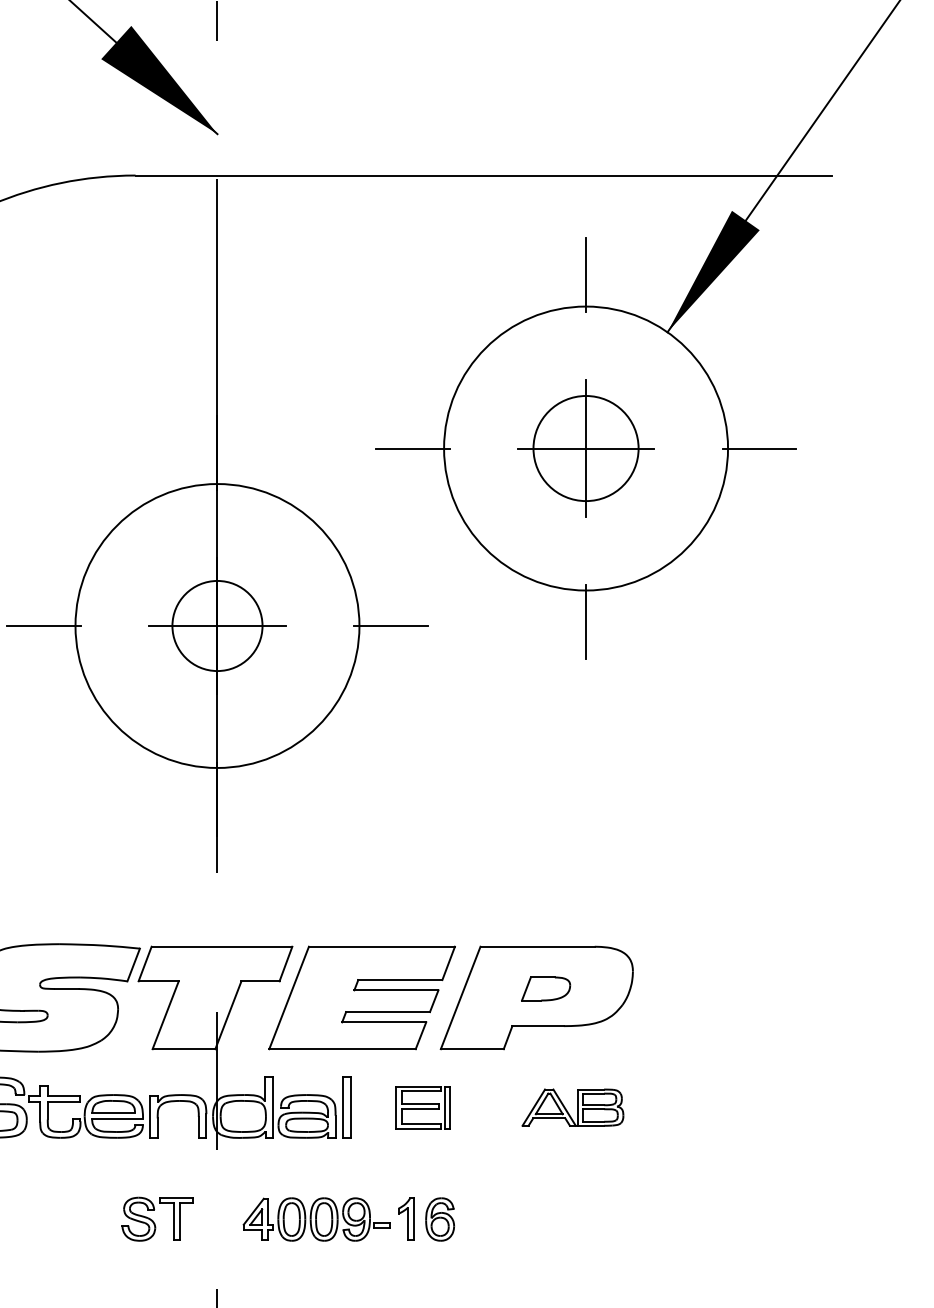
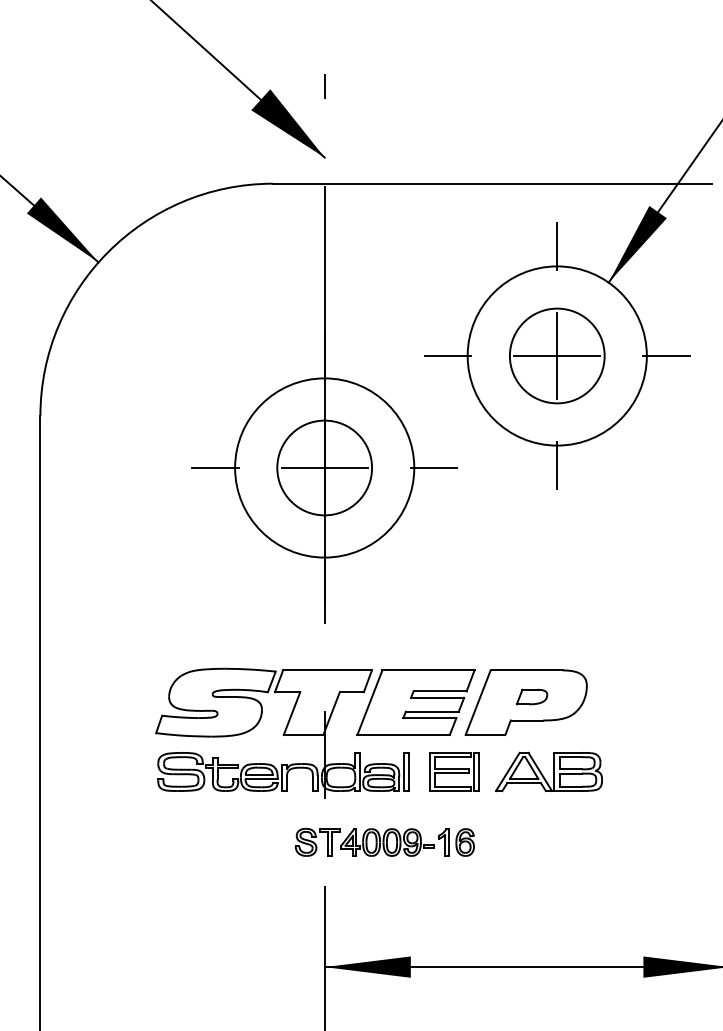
circle: (584, 447) -> (556, 355), size x1.43
circle: (217, 625) -> (324, 467), size x1.67
part: (423, 1106) -> (454, 771), size x1.43
part: (572, 1106) -> (548, 771), size x1.67
part: (156, 1217) -> (317, 841), moved

